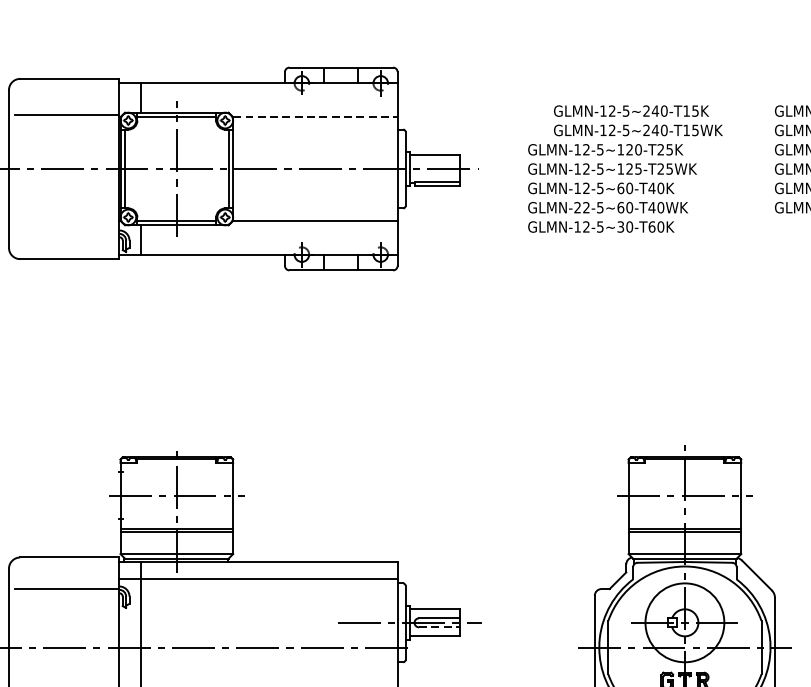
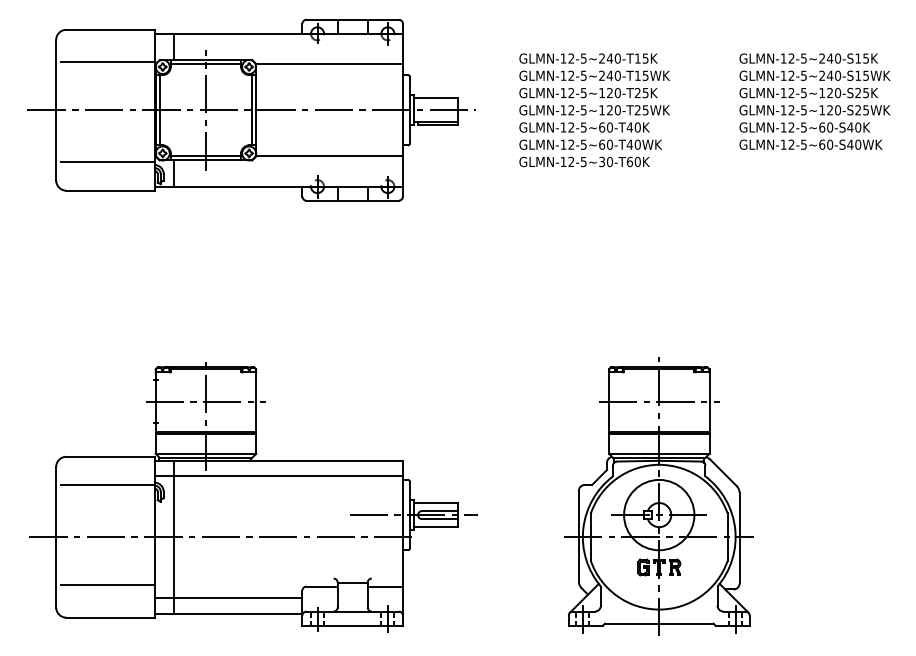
line: (316, 117) -> (330, 64), dashed -> solid
text: (638, 119) -> (594, 66), moved
text: (638, 169) -> (617, 110), GLMN-12-5~125-T25WK -> GLMN-12-5~120-T25WK
text: (577, 207) -> (563, 144), GLMN-22-5~60-T40WK -> GLMN-12-5~60-T40WK
line: (66, 227) -> (107, 162), added
line: (439, 627) -> (440, 519), dashed -> solid

